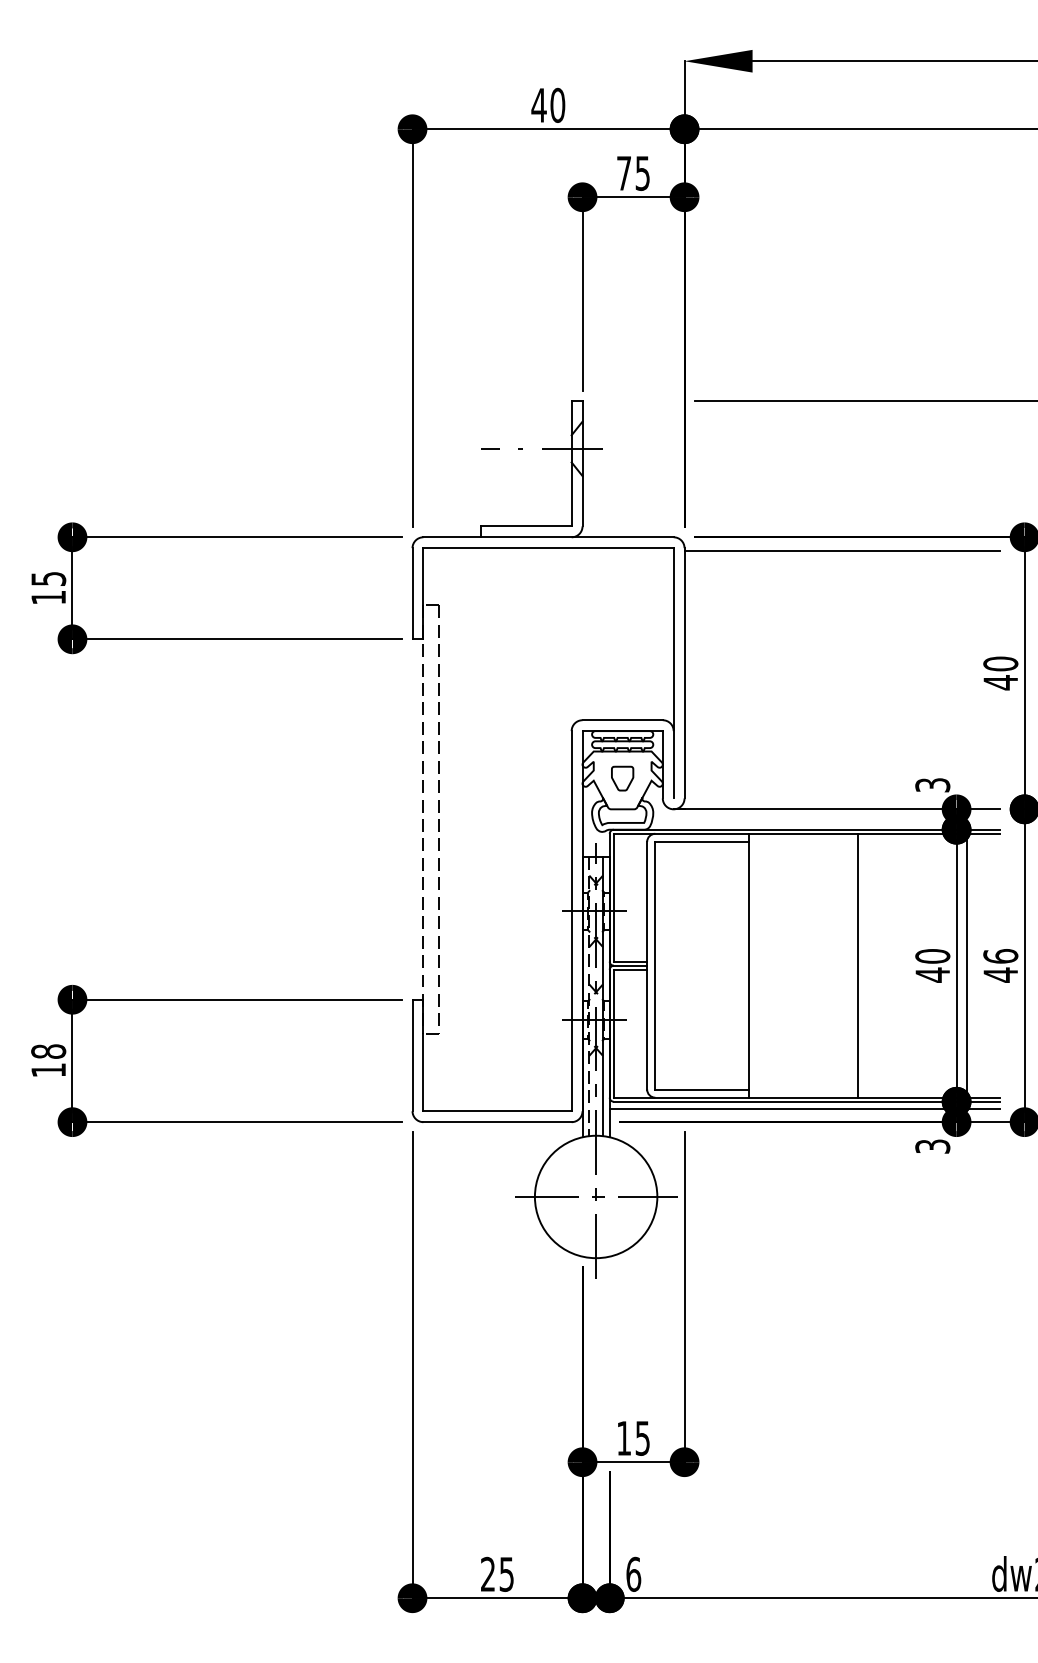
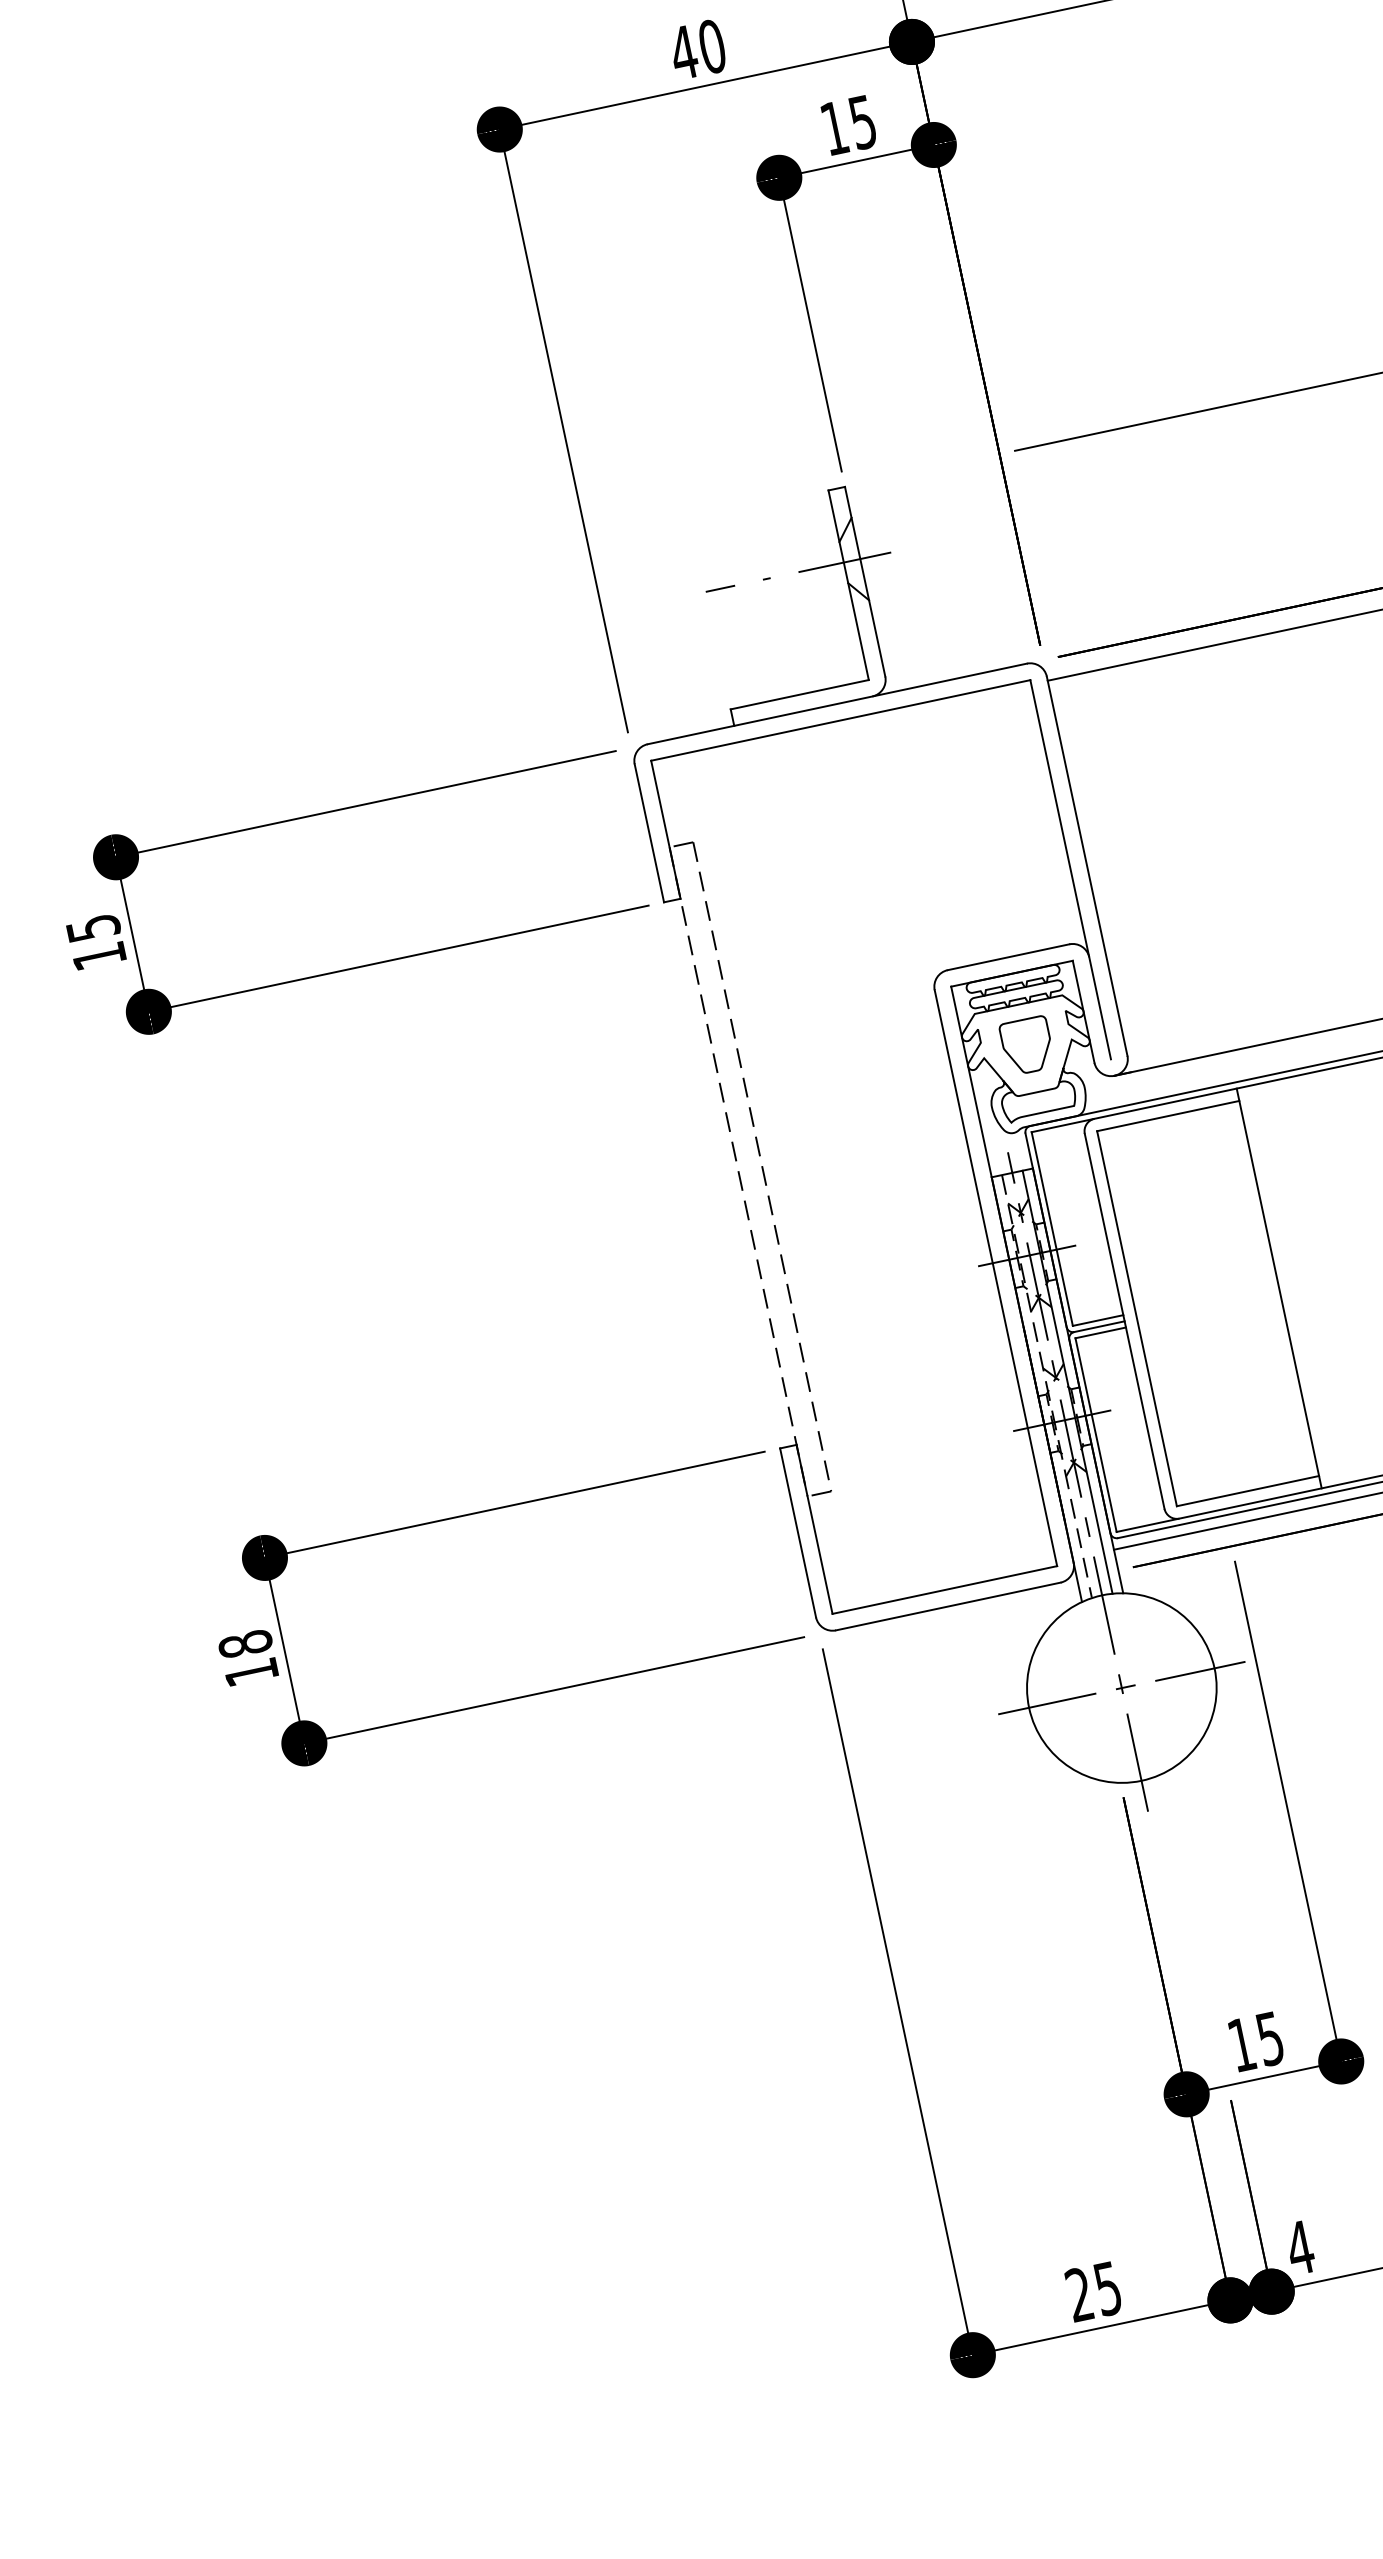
text: (623, 173) -> (833, 128), 75 -> 15
part: (622, 778) -> (1027, 1045), size x1.43
text: (633, 1573) -> (1299, 2246), 6 -> 4

